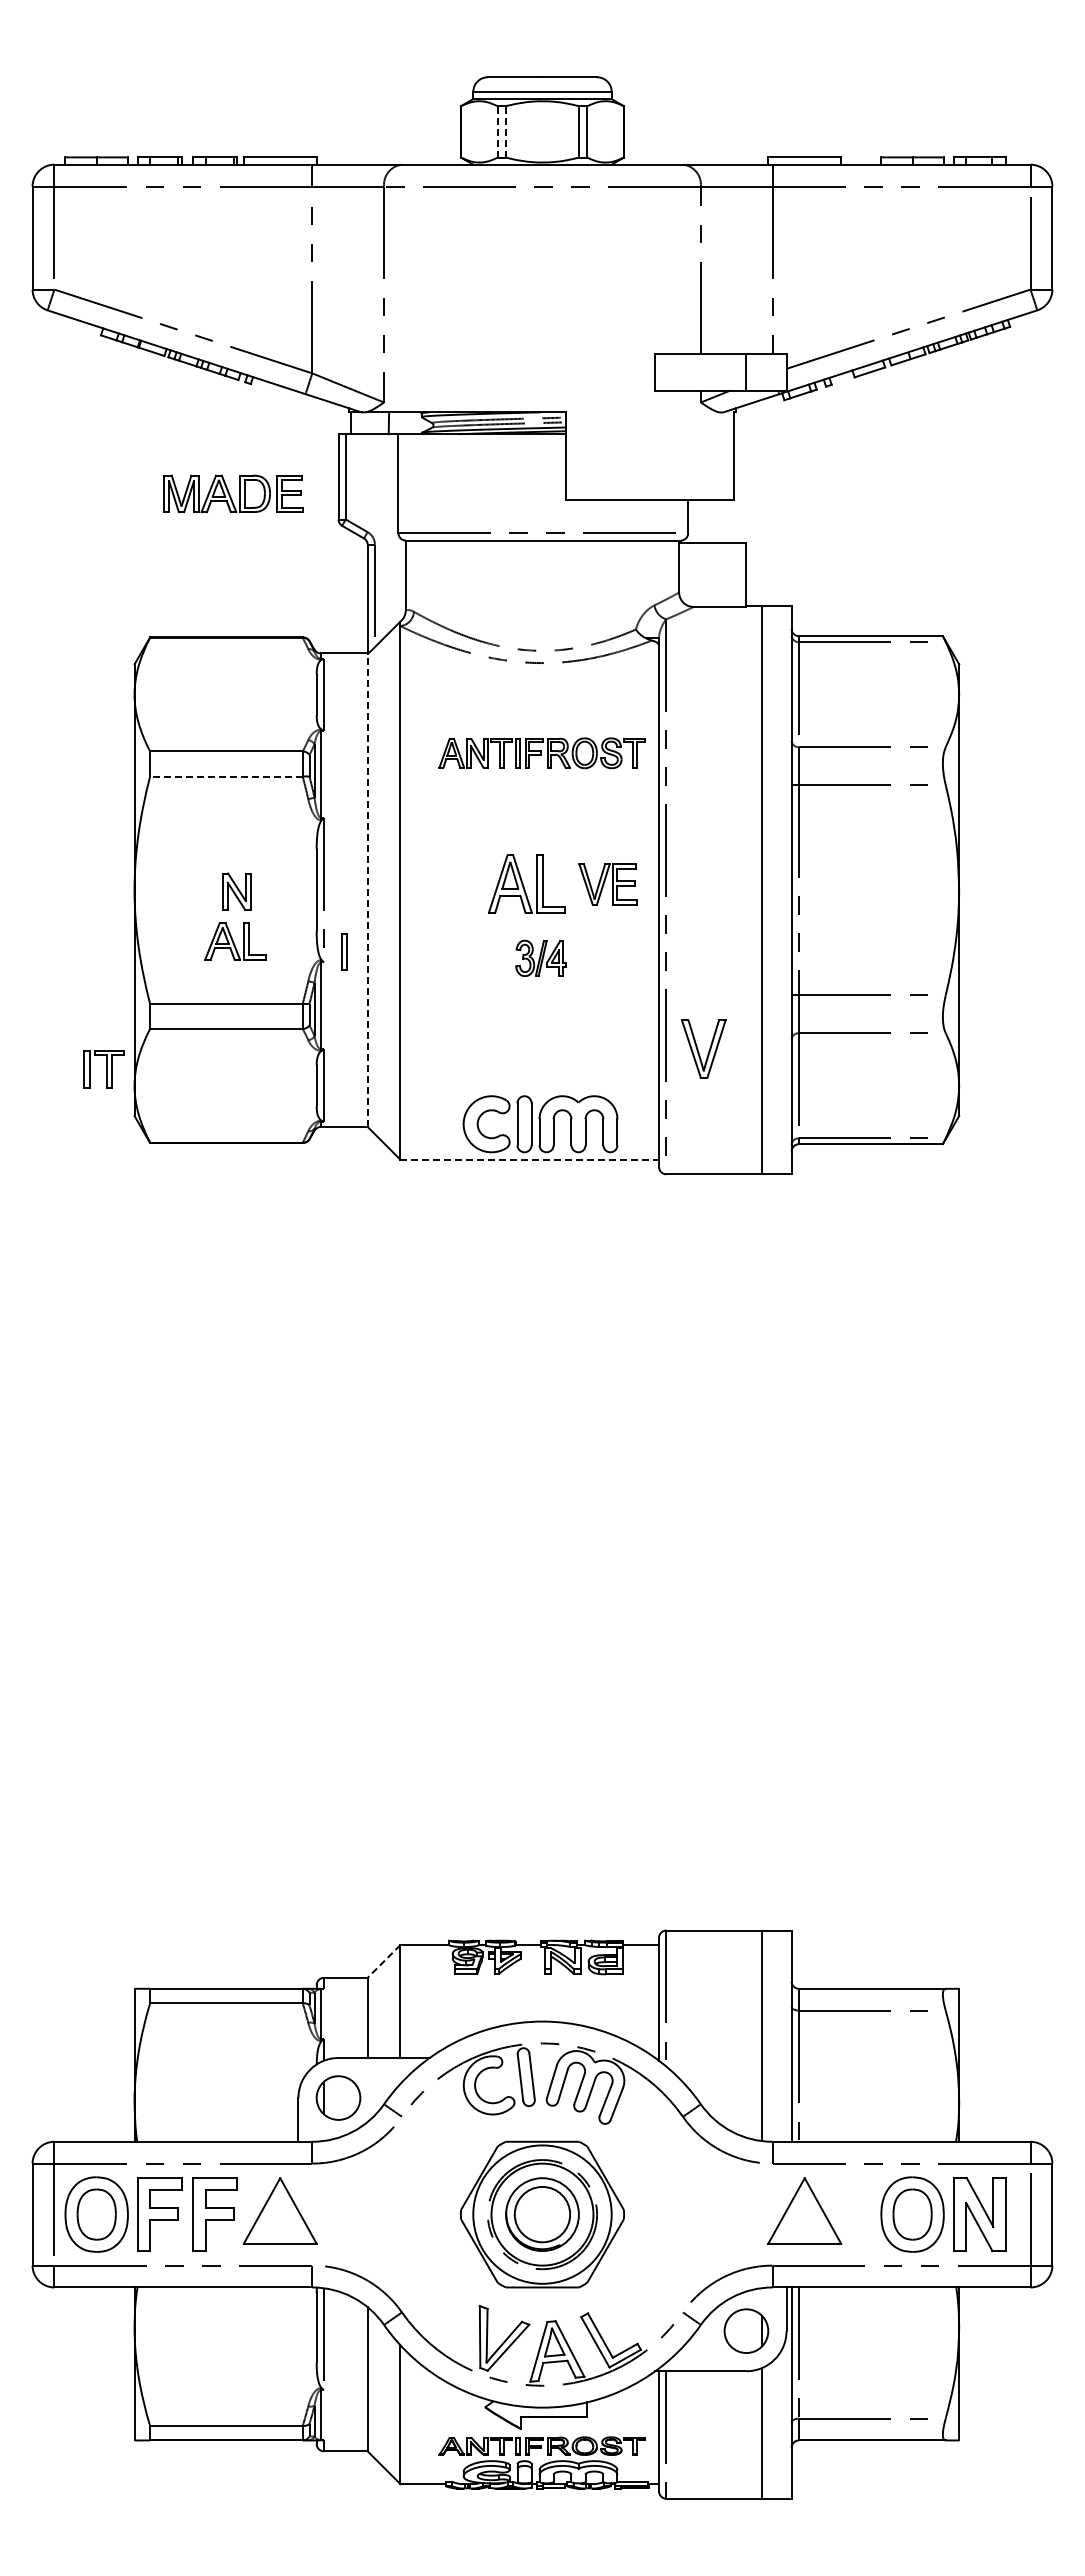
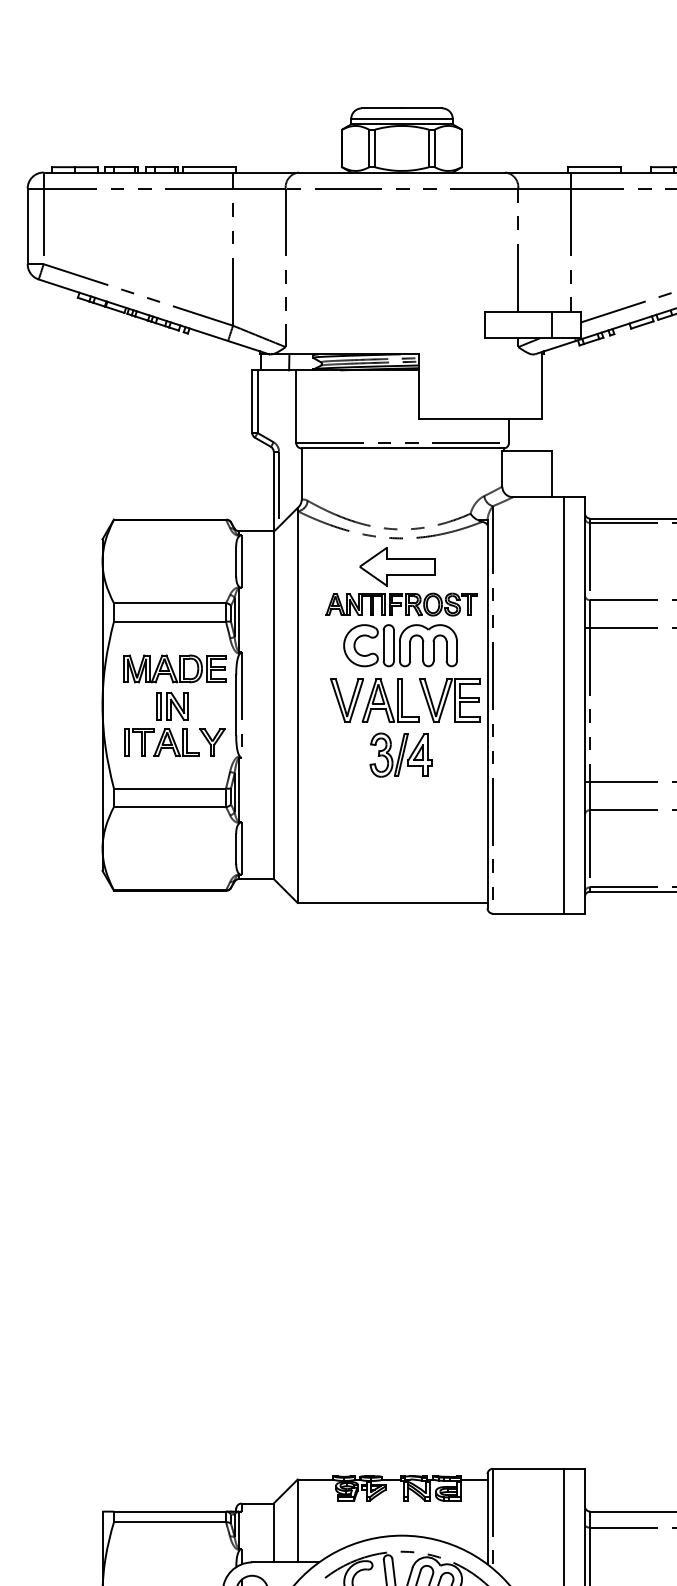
line: (497, 131) -> (368, 148), dashed -> solid
line: (505, 131) -> (374, 148), dashed -> solid
part: (233, 493) -> (175, 668), moved
part: (535, 701) -> (396, 566), added
line: (225, 776) -> (169, 621), dashed -> solid
part: (607, 883) -> (449, 700), size x1.43
line: (367, 890) -> (273, 705), dashed -> solid
part: (283, 941) -> (211, 742), added
part: (344, 951) -> (159, 706), moved
part: (540, 958) -> (400, 755), size x1.67
part: (703, 1048) -> (346, 700), moved
part: (103, 1069) -> (139, 742), moved
part: (540, 1124) -> (400, 645), moved
line: (530, 1159) -> (393, 902), dashed -> solid
line: (383, 1961) -> (285, 1491), dashed -> solid

